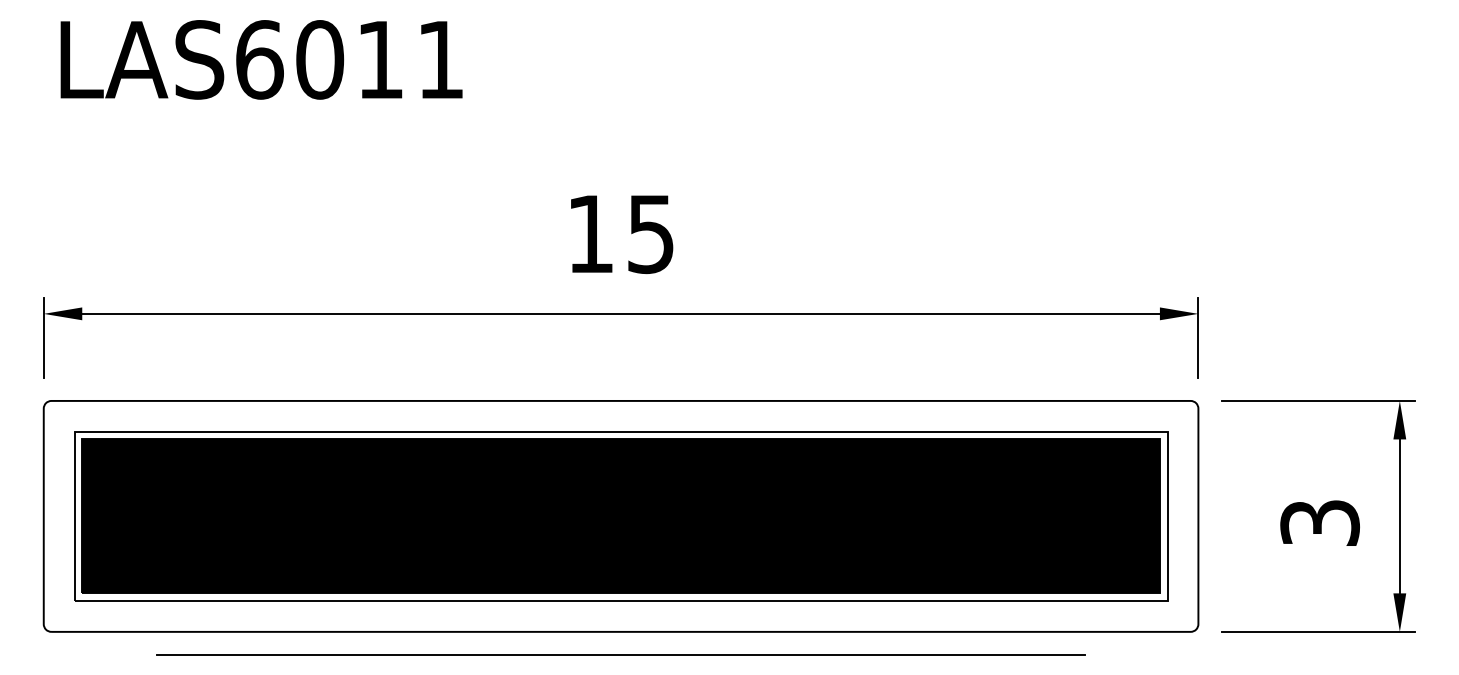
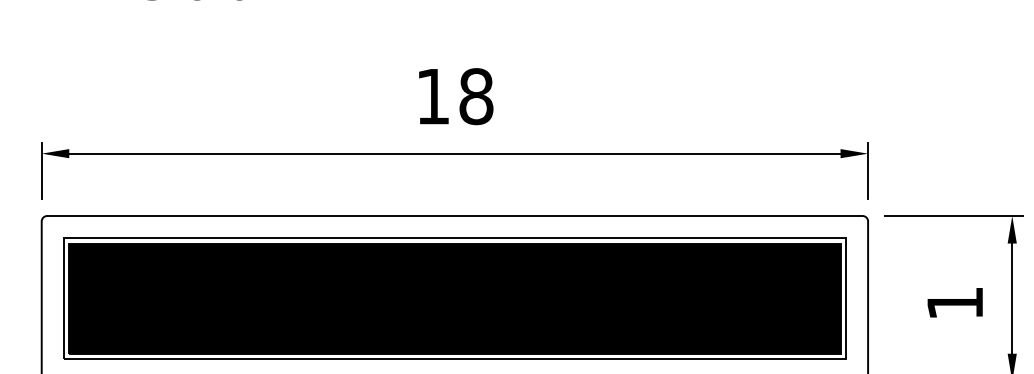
text: (650, 234) -> (475, 96), 15 -> 18
text: (1319, 522) -> (954, 302), 3 -> 1

